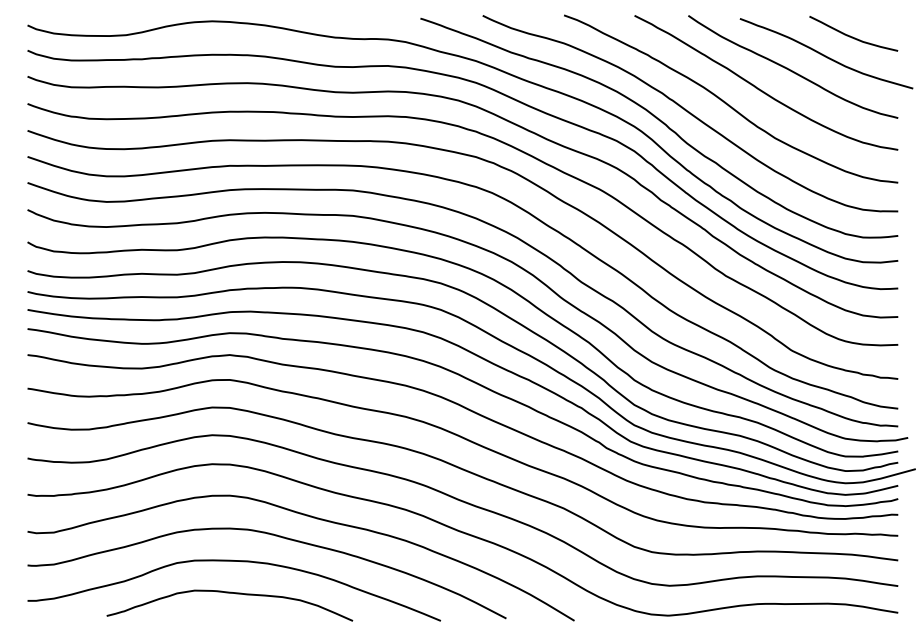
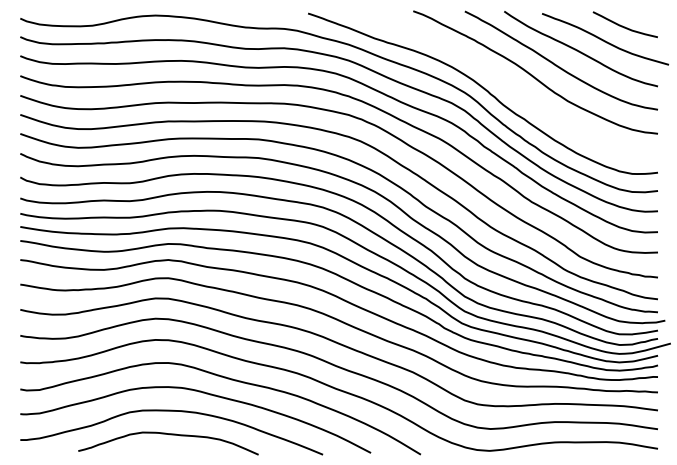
curve: (690, 112) -> (505, 82), removed

